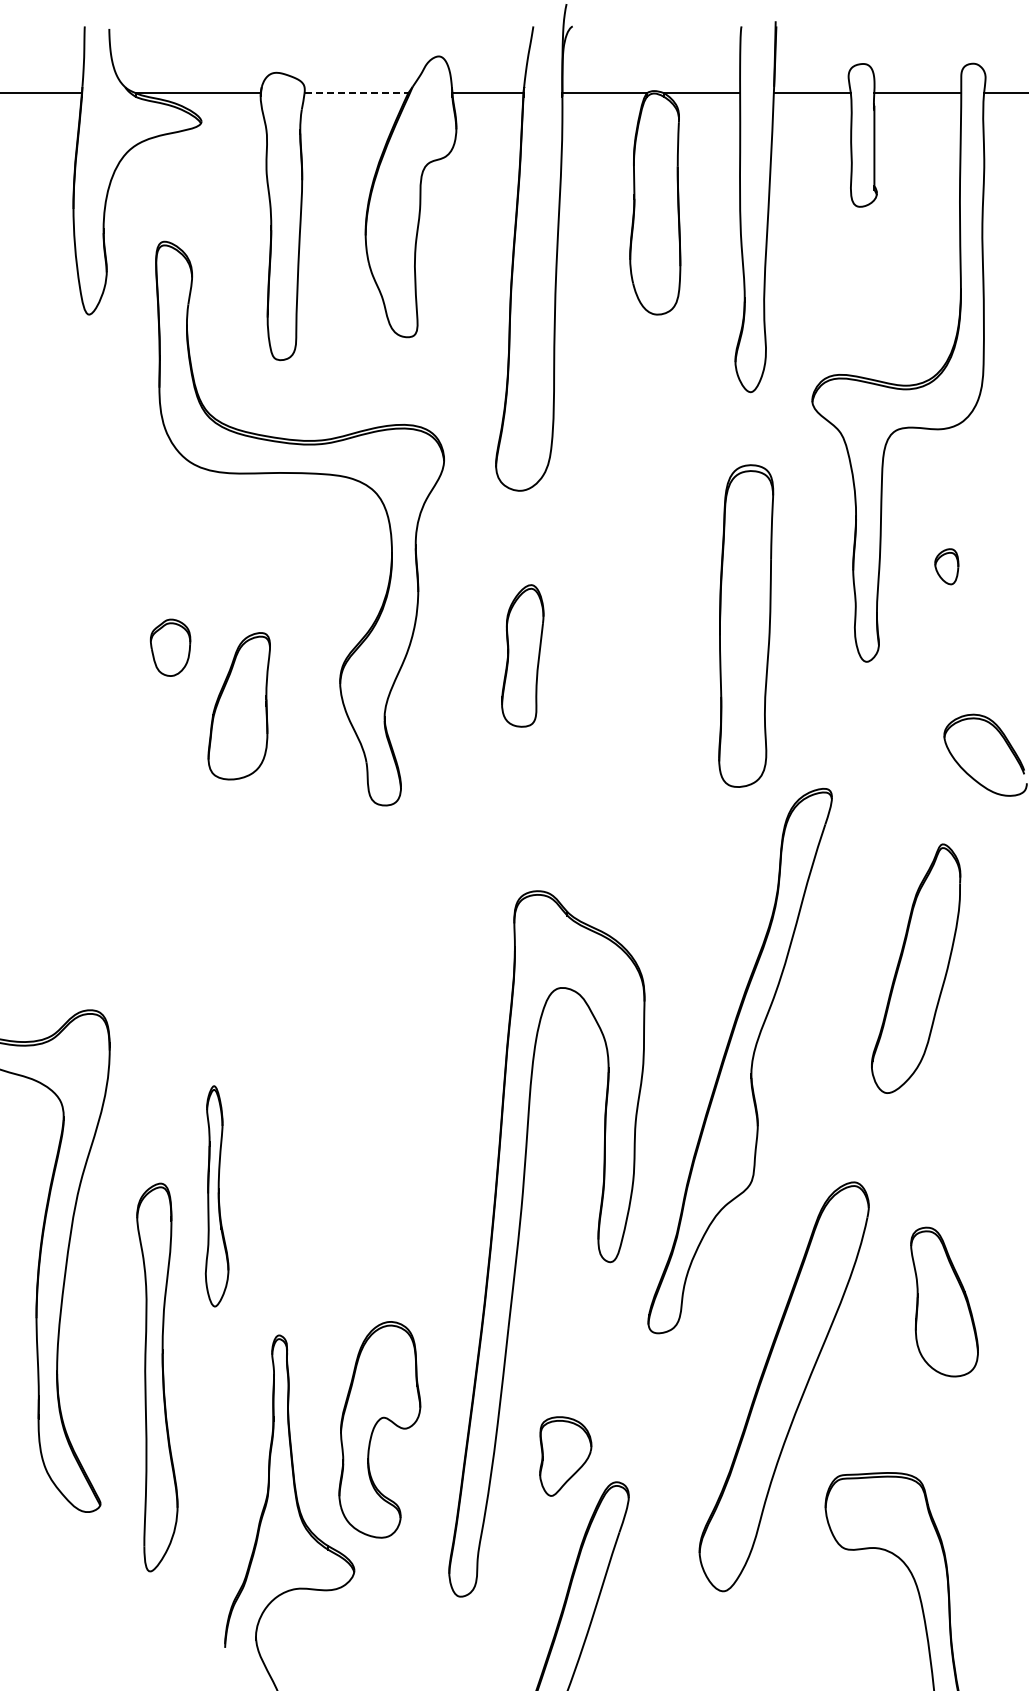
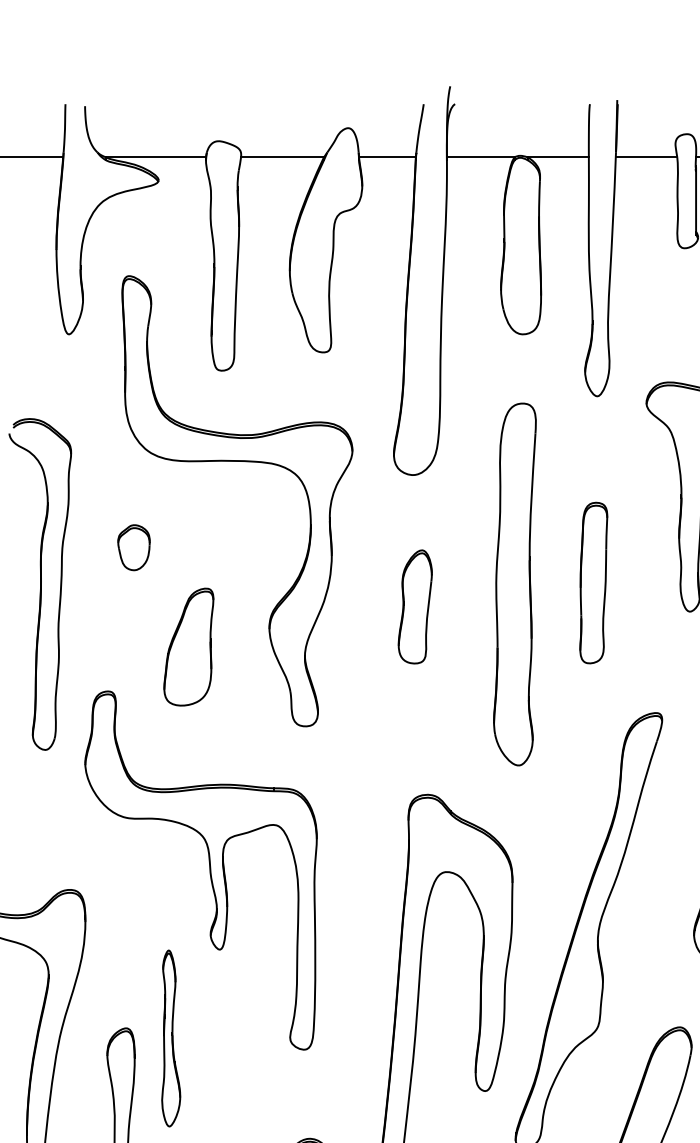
line: (356, 93) -> (282, 157), dashed -> solid
part: (746, 625) -> (593, 582), size x0.62
part: (52, 627) -> (39, 584), added
part: (647, 627) -> (514, 584), added
part: (170, 647) -> (133, 547), moved
part: (265, 985) -> (209, 870), added

